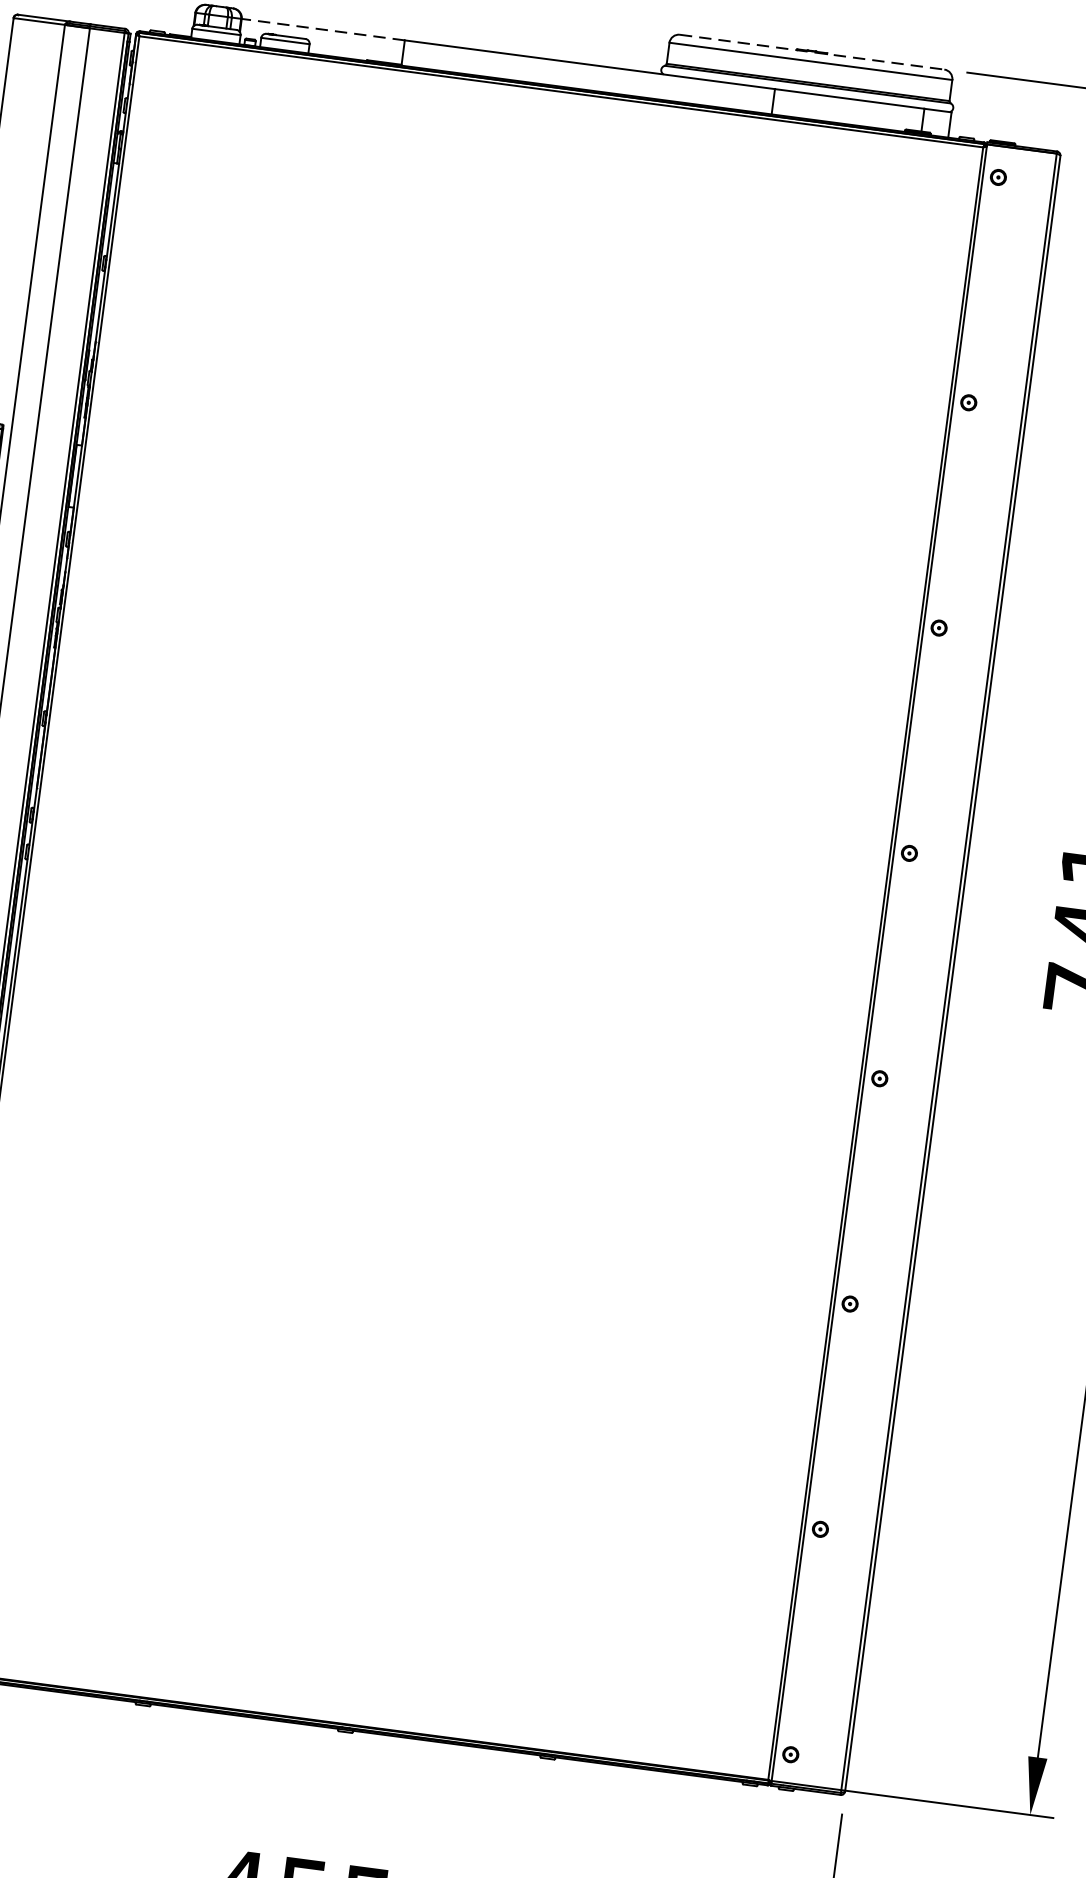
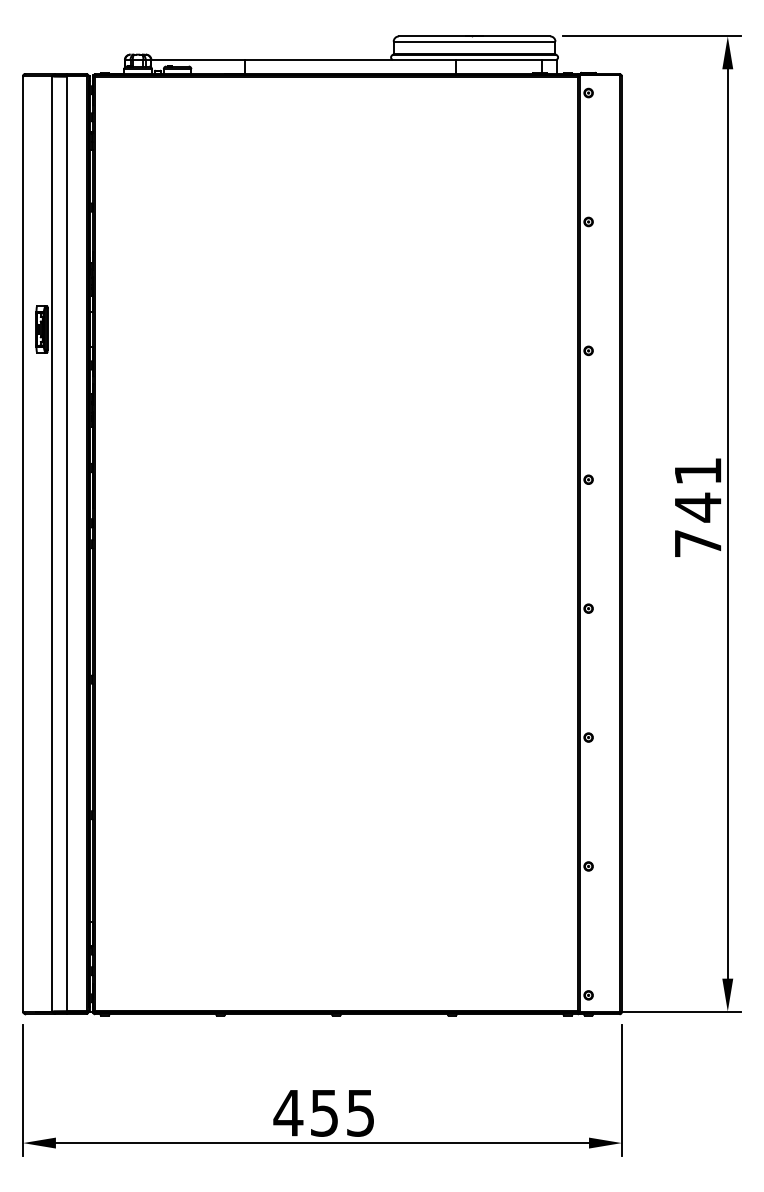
line: (324, 29) -> (198, 59), dashed -> solid
line: (811, 52) -> (474, 36), dashed -> solid

